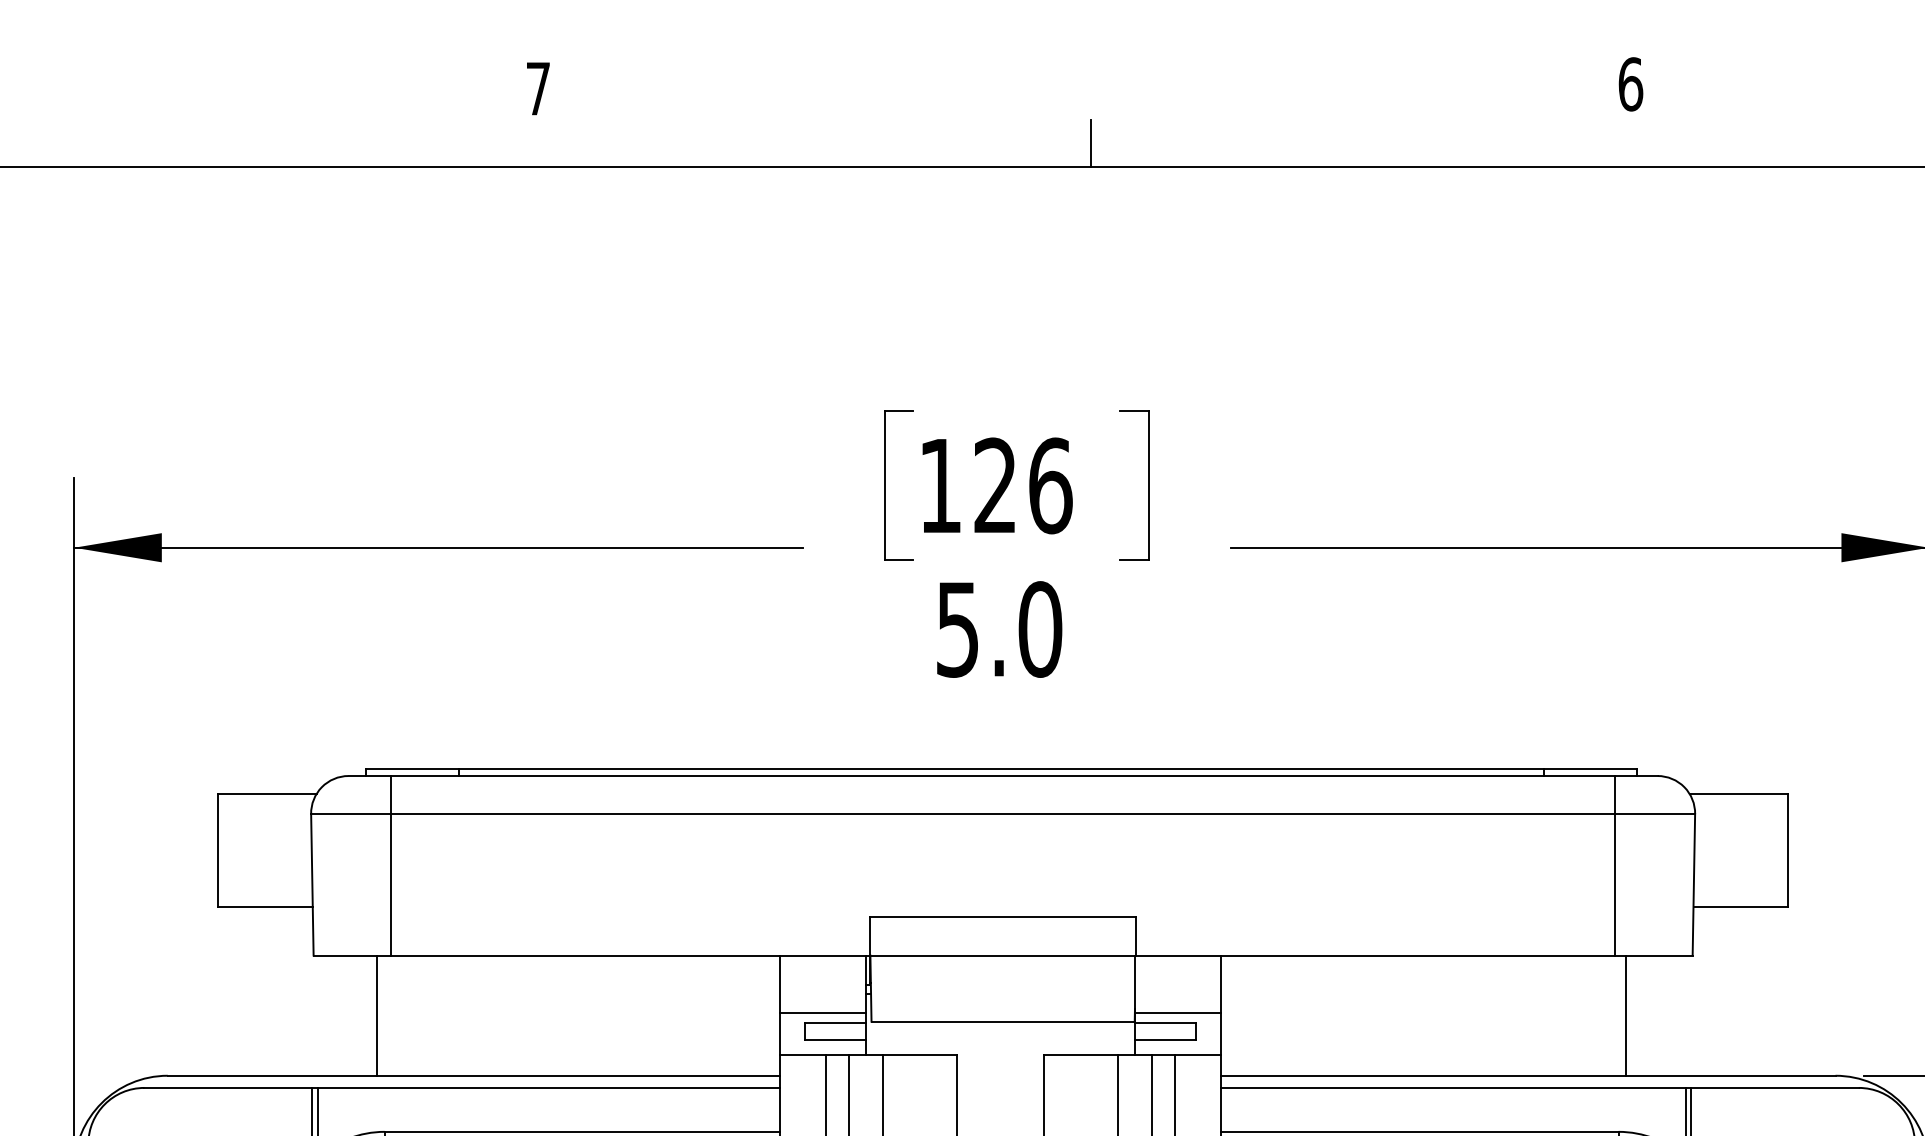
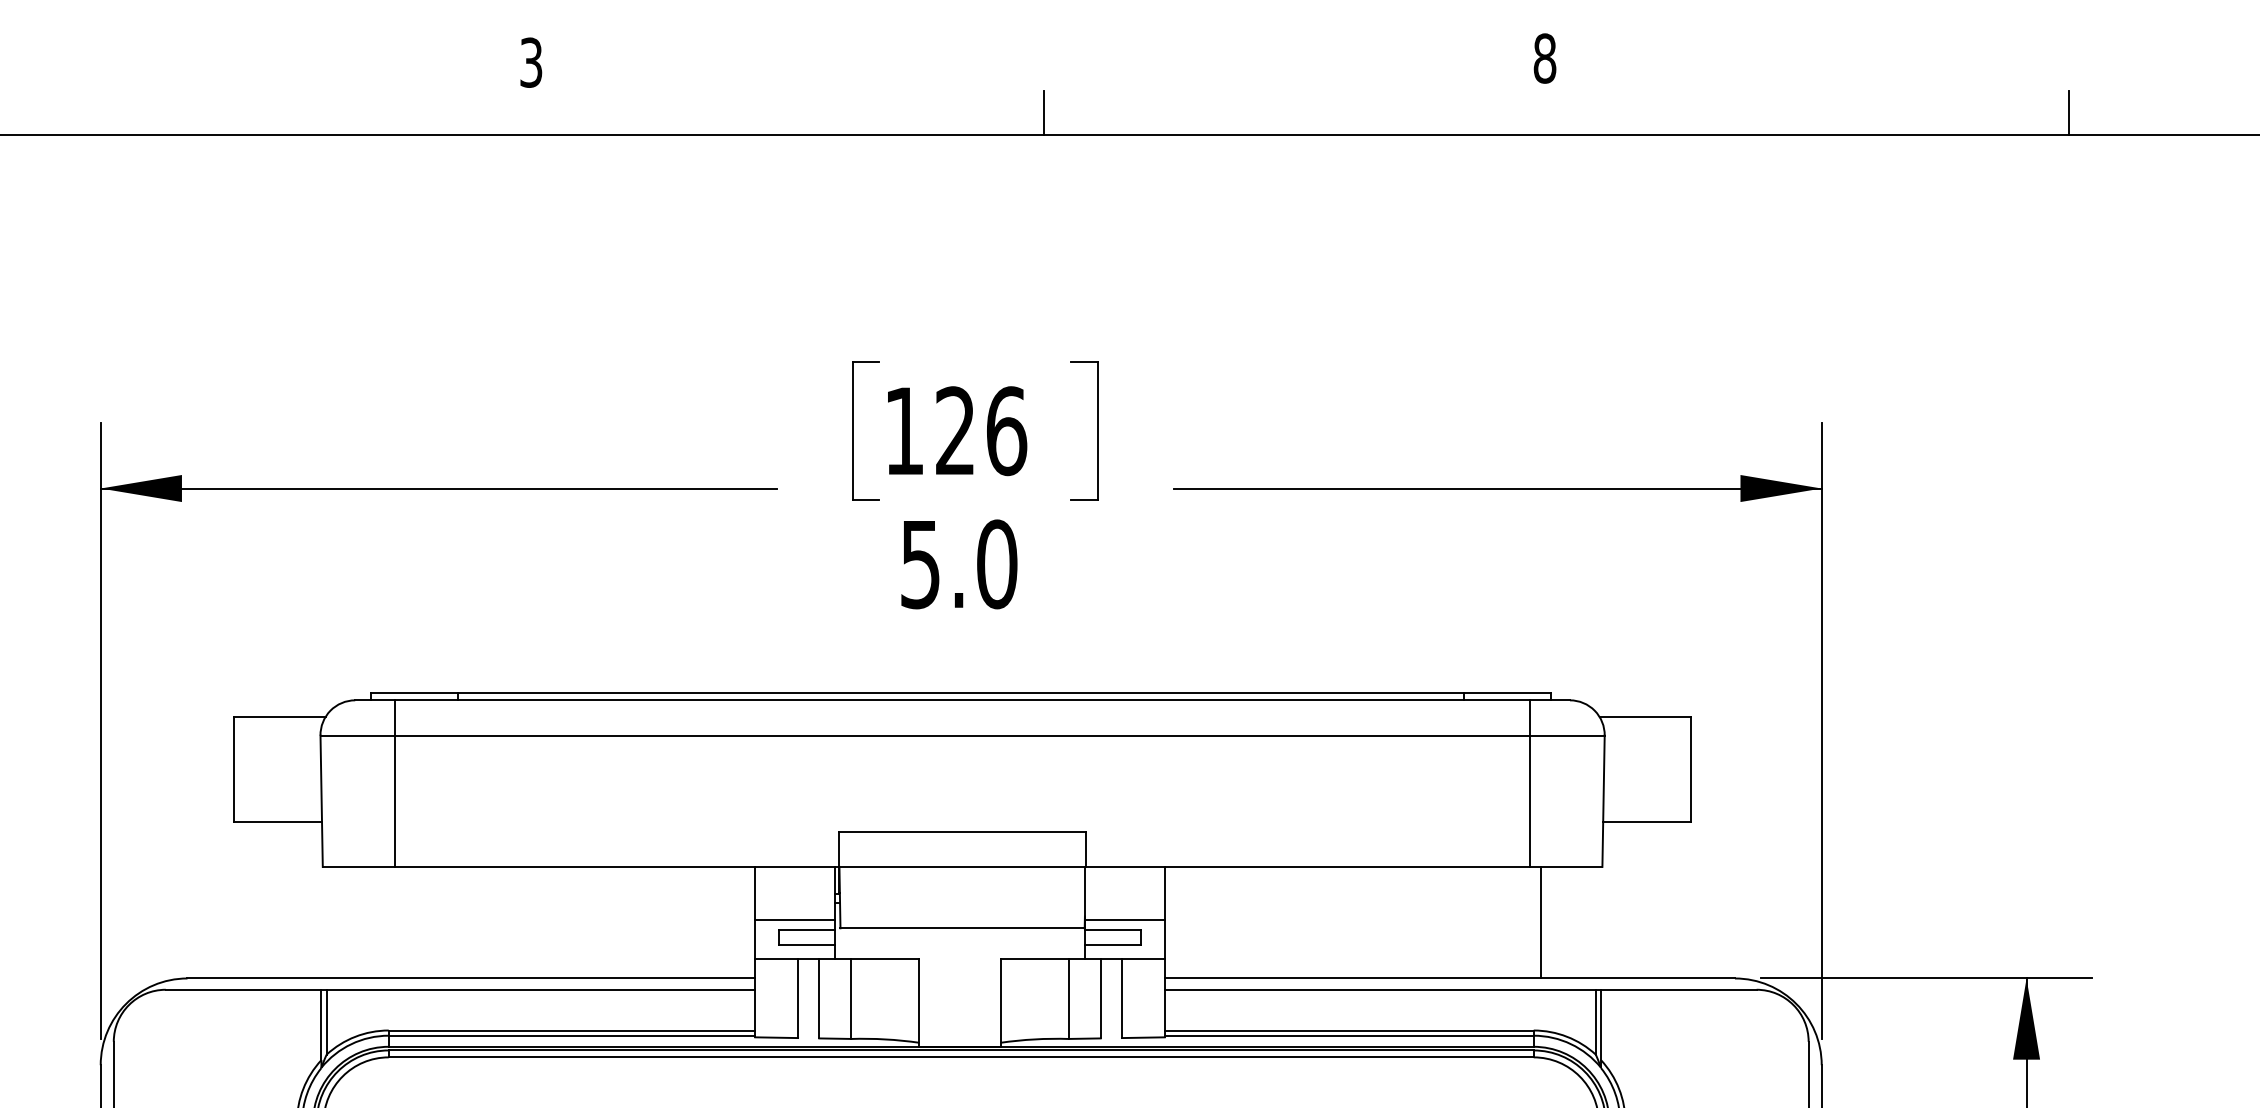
text: (1630, 84) -> (1544, 58), 6 -> 8
text: (538, 88) -> (531, 62), 7 -> 3
line: (376, 1015) -> (381, 922), removed

